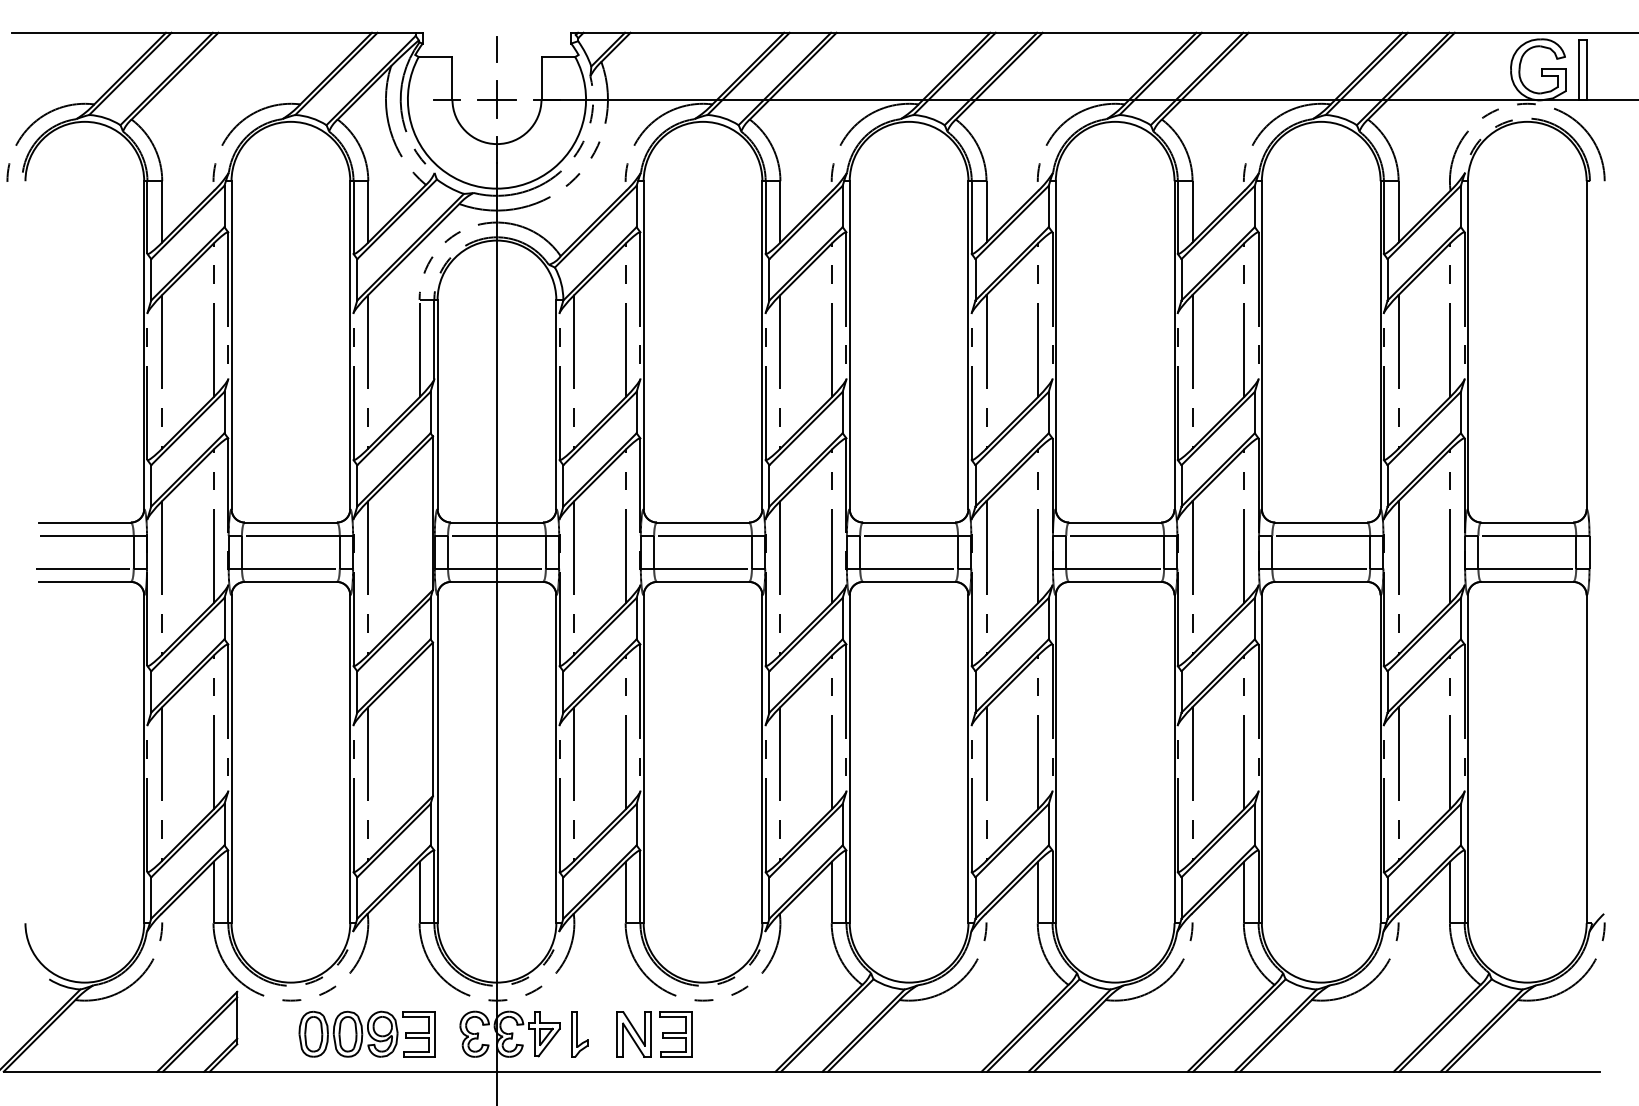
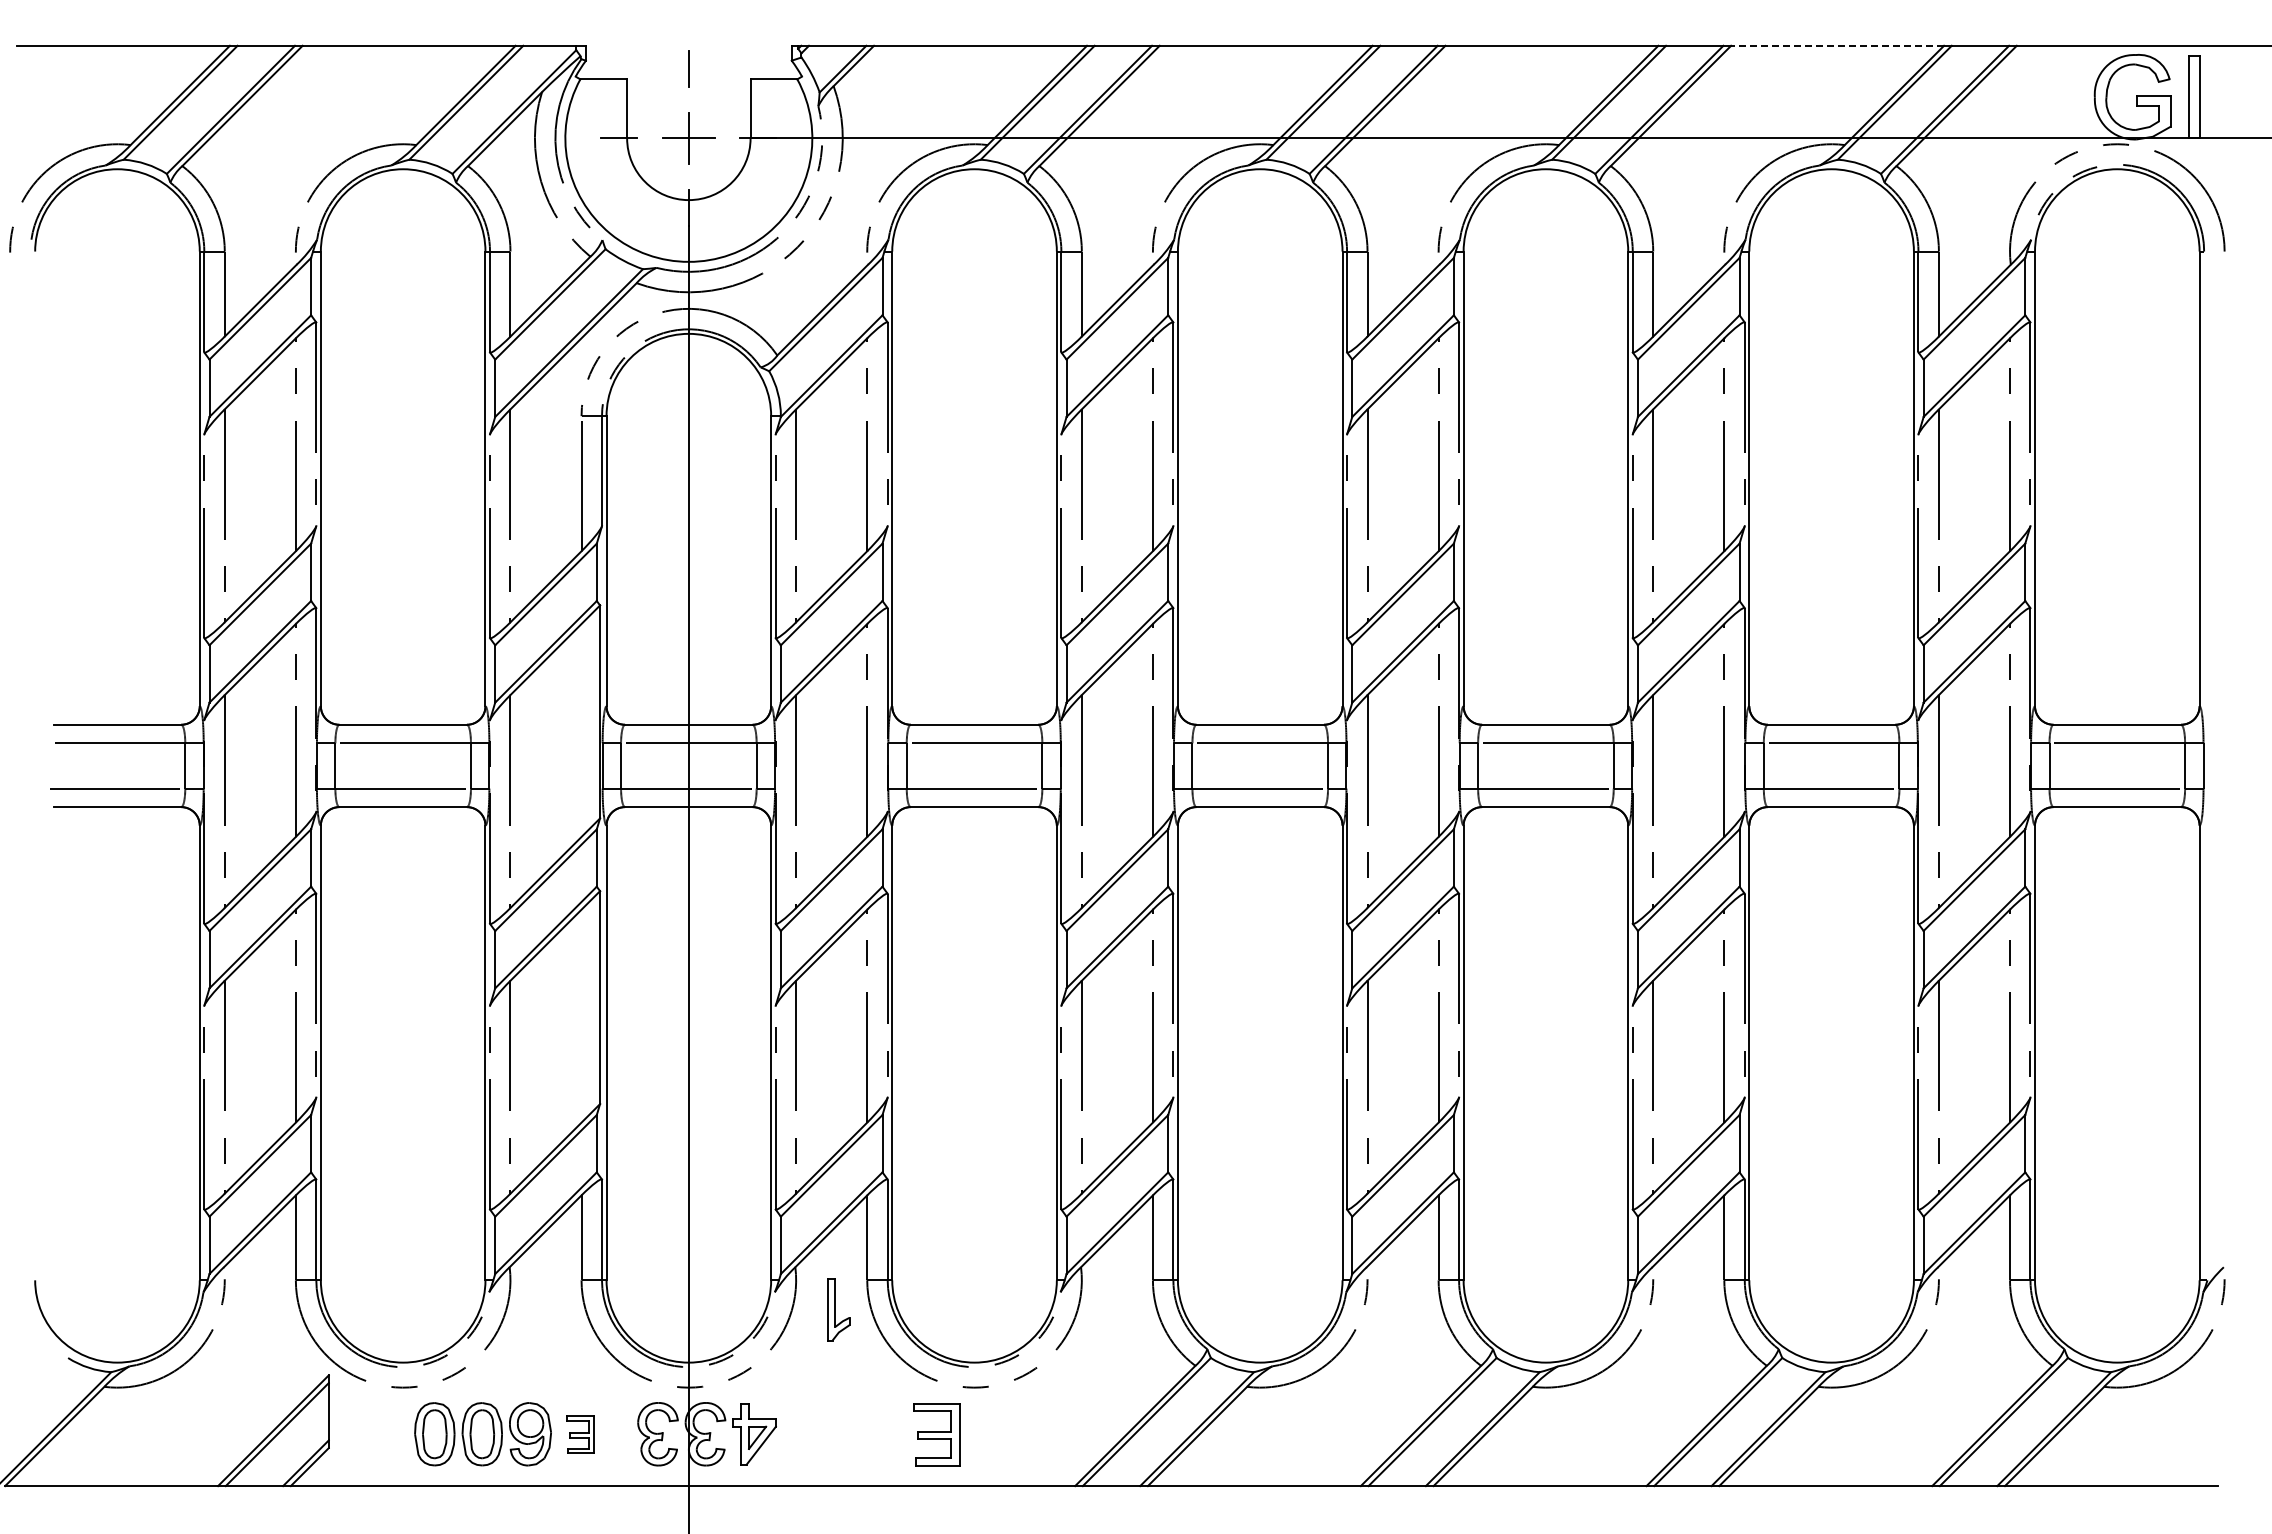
line: (1325, 32) -> (1837, 45), solid -> dashed
part: (418, 1034) -> (580, 1434), size x0.6
part: (579, 1034) -> (838, 1309), moved
part: (633, 1034) -> (878, 1434), removed

